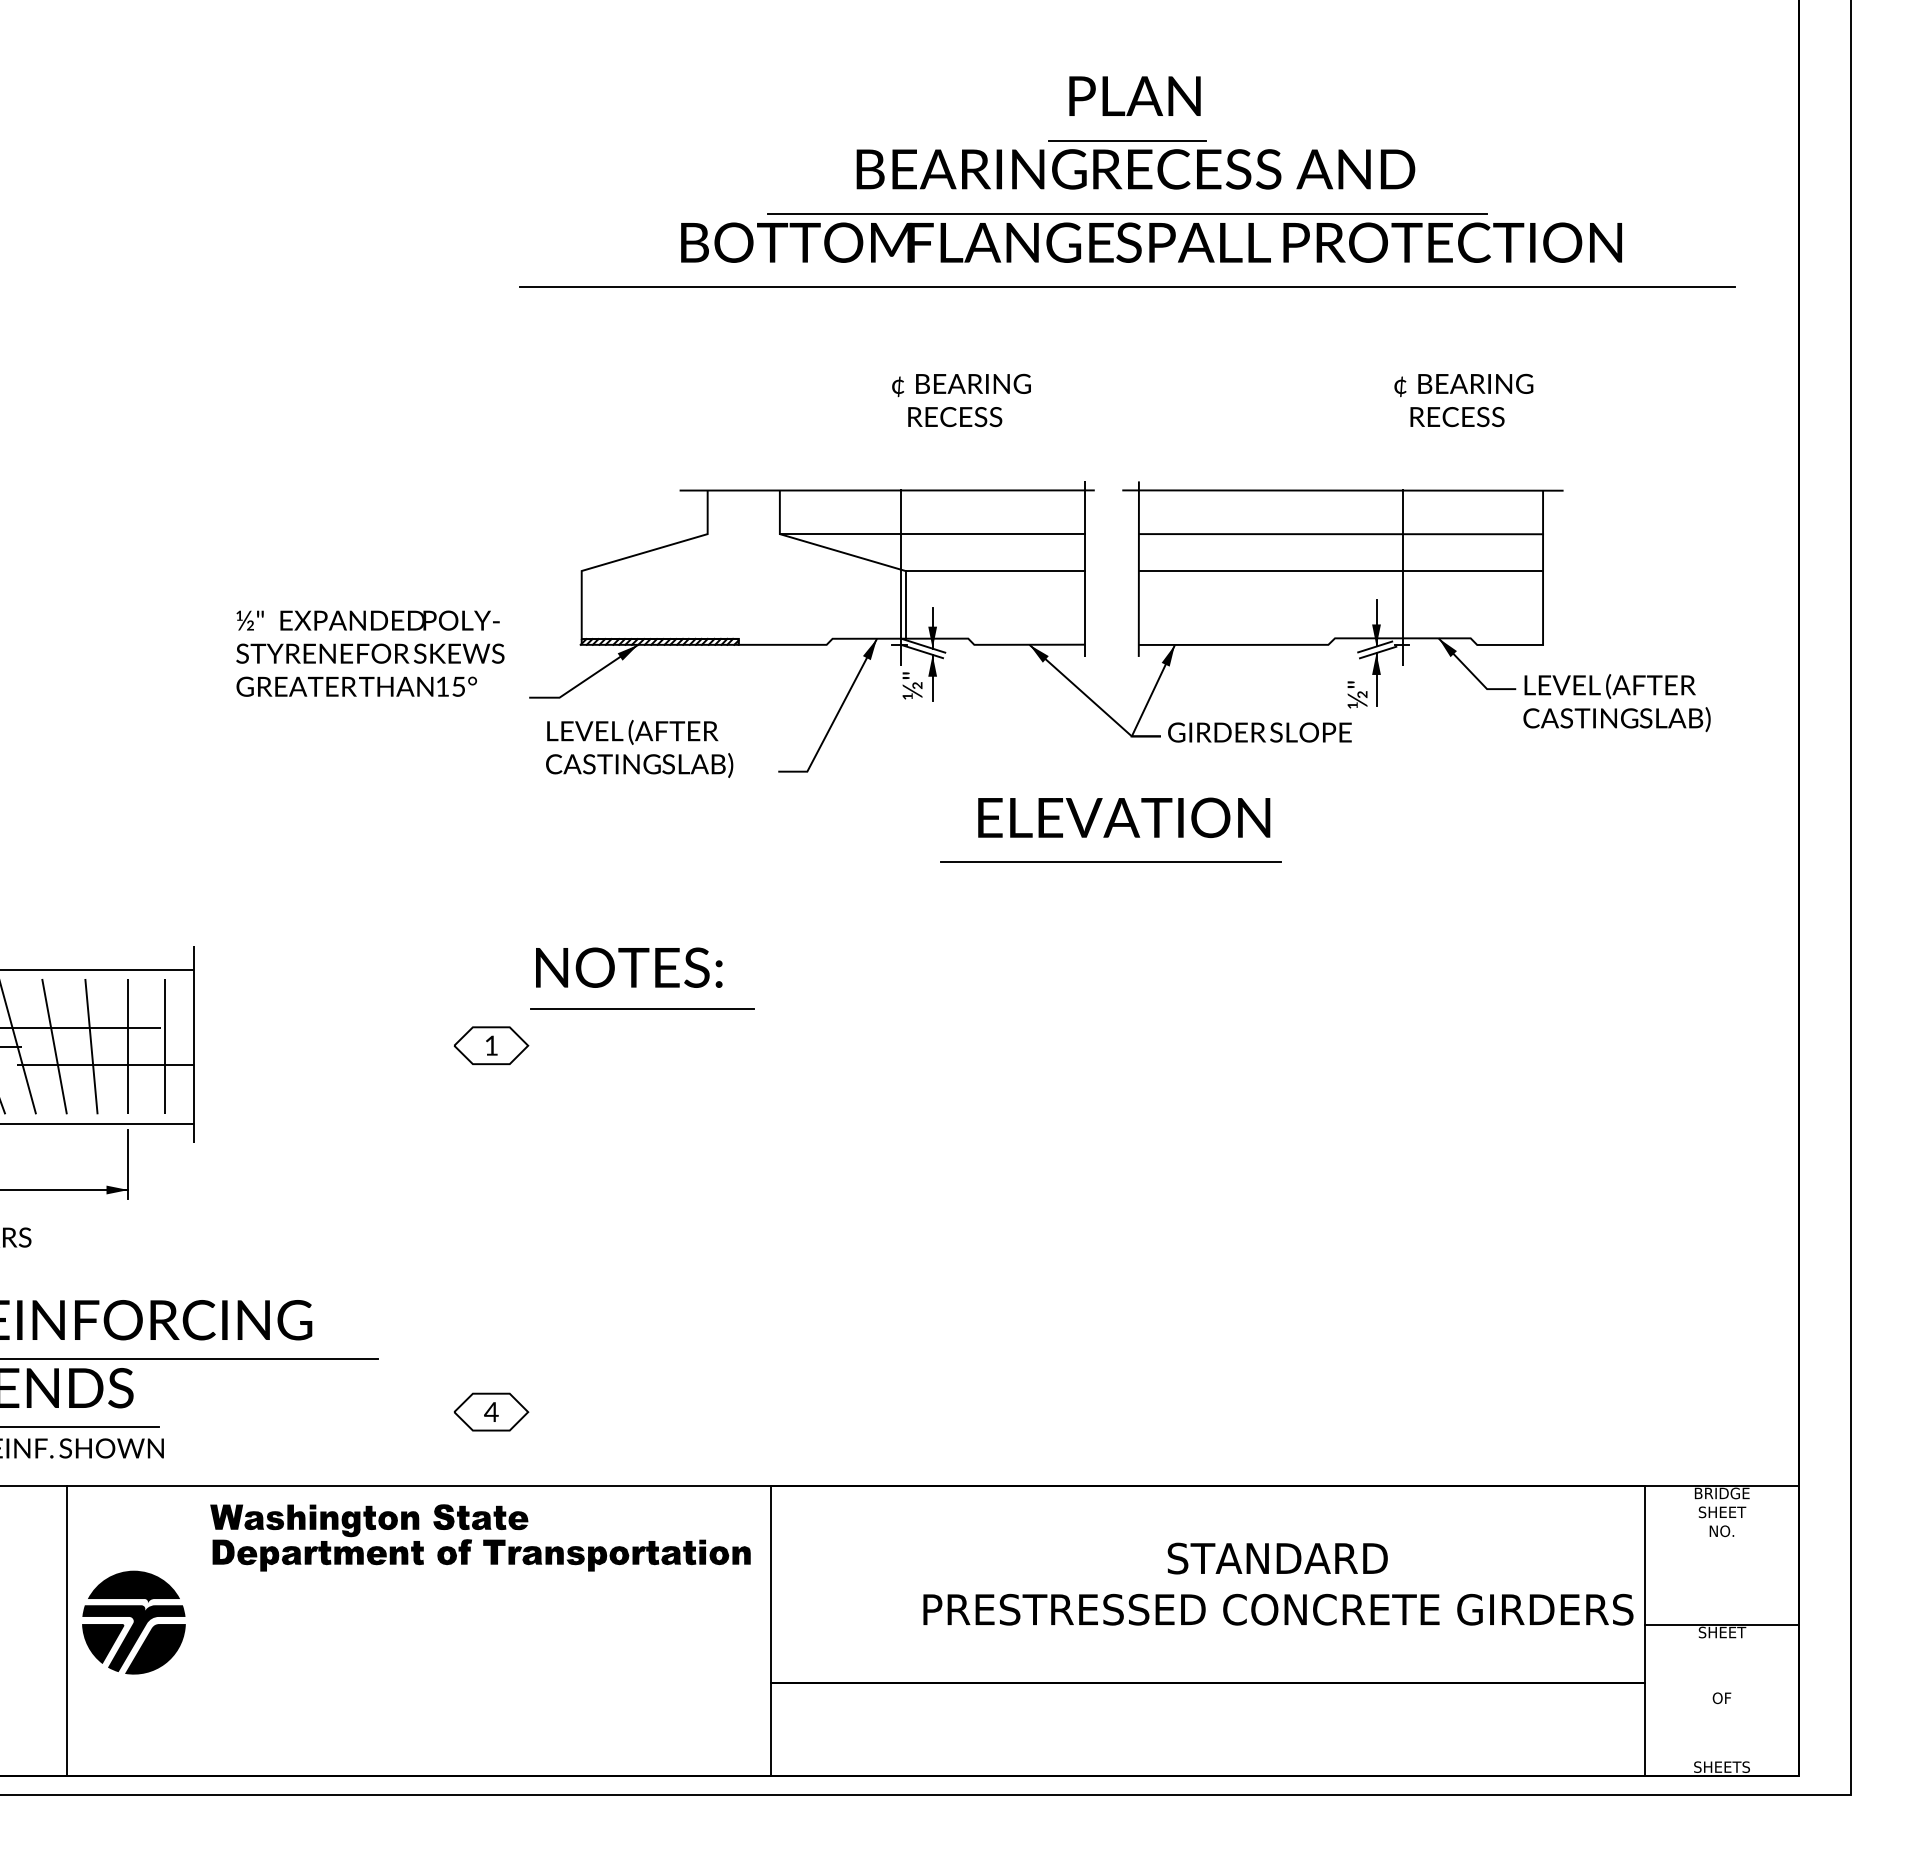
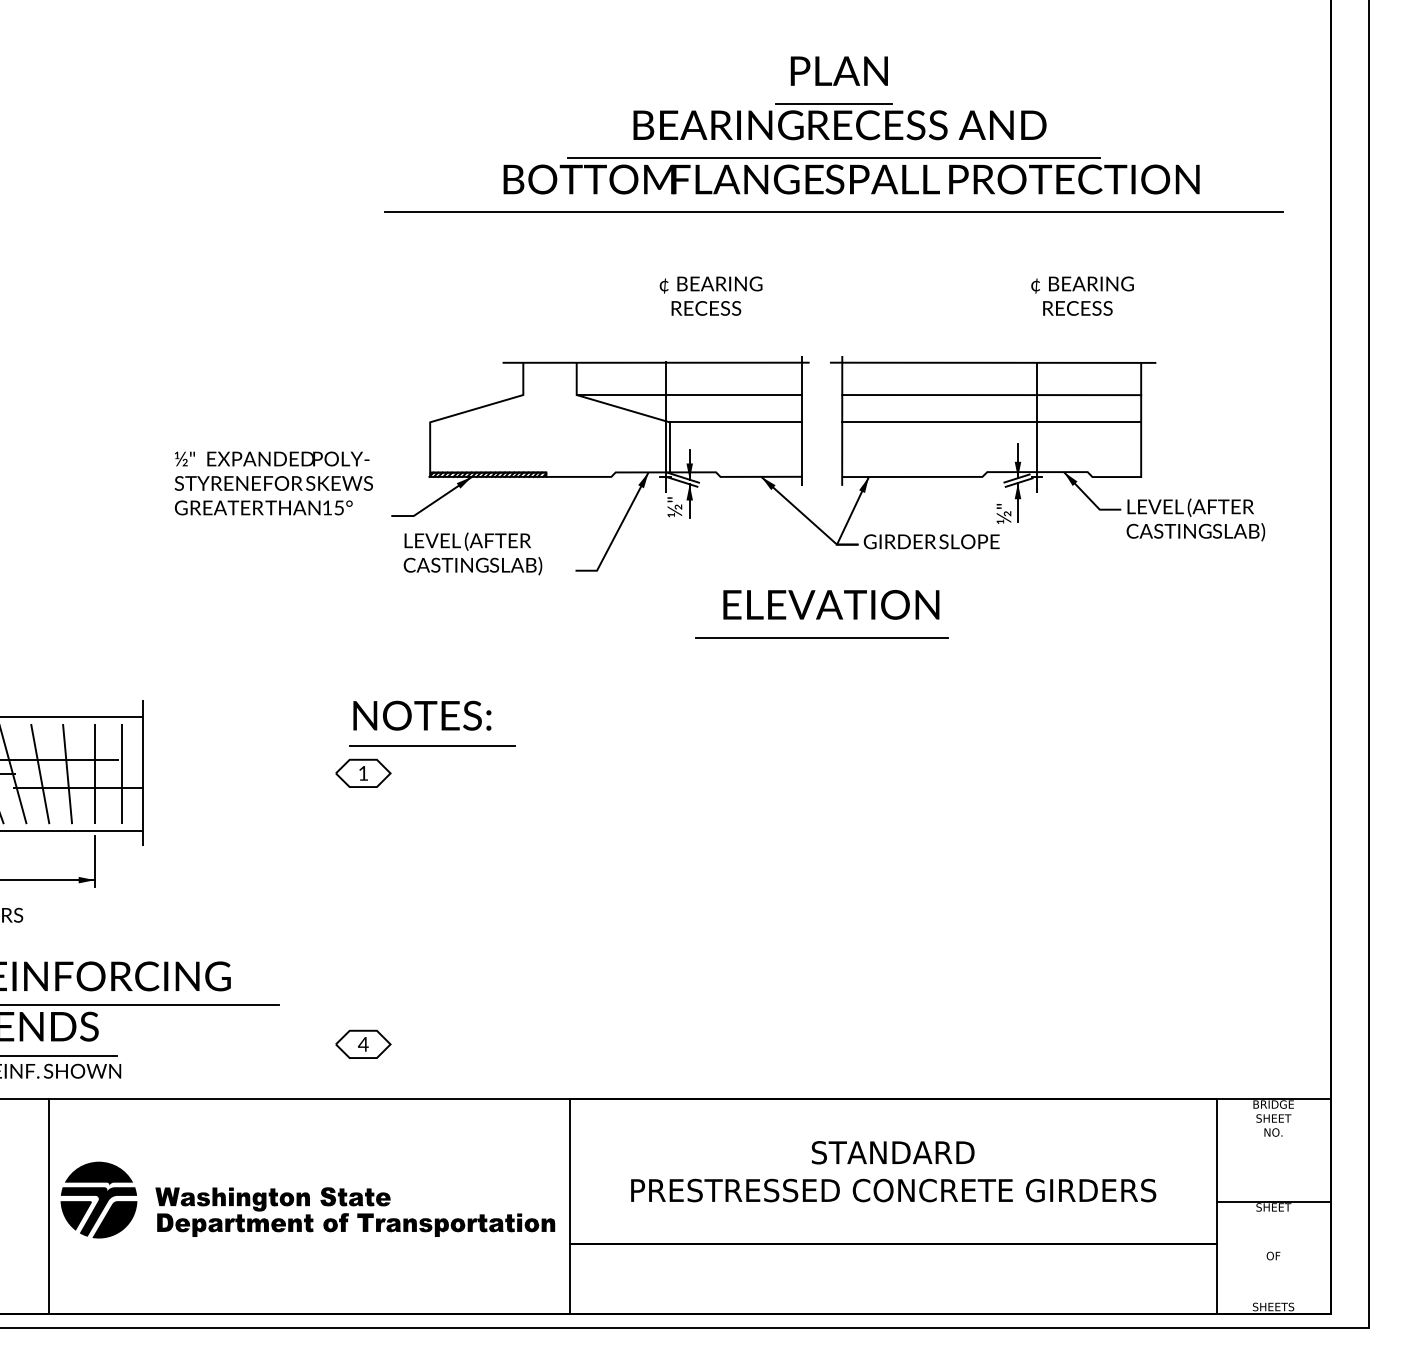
part: (642, 978) -> (432, 723), moved
part: (480, 1537) -> (355, 1211), moved
text: (1278, 1583) -> (893, 1171), moved

